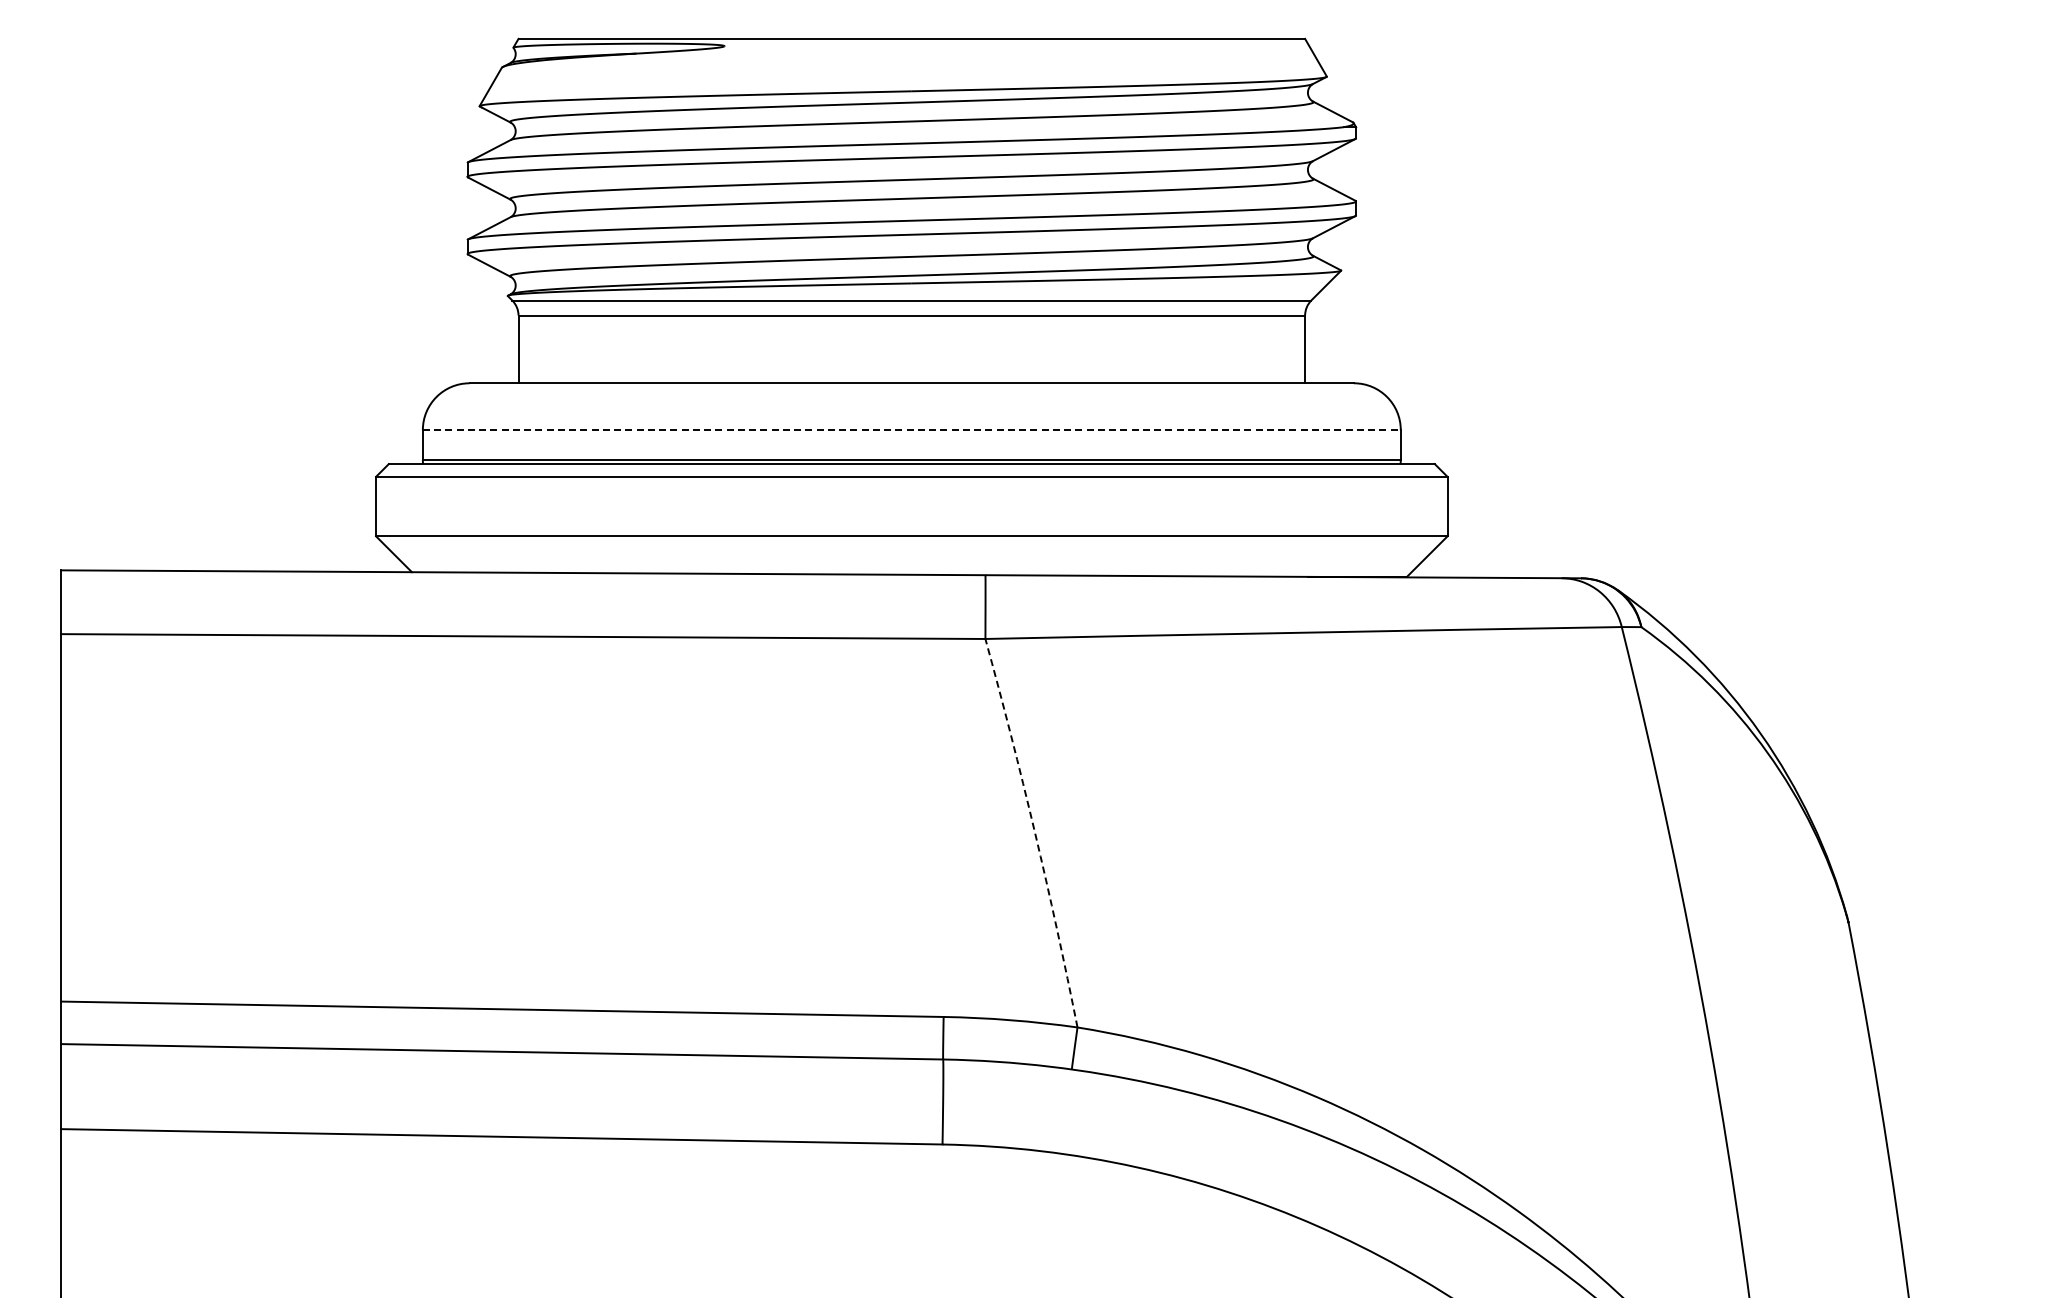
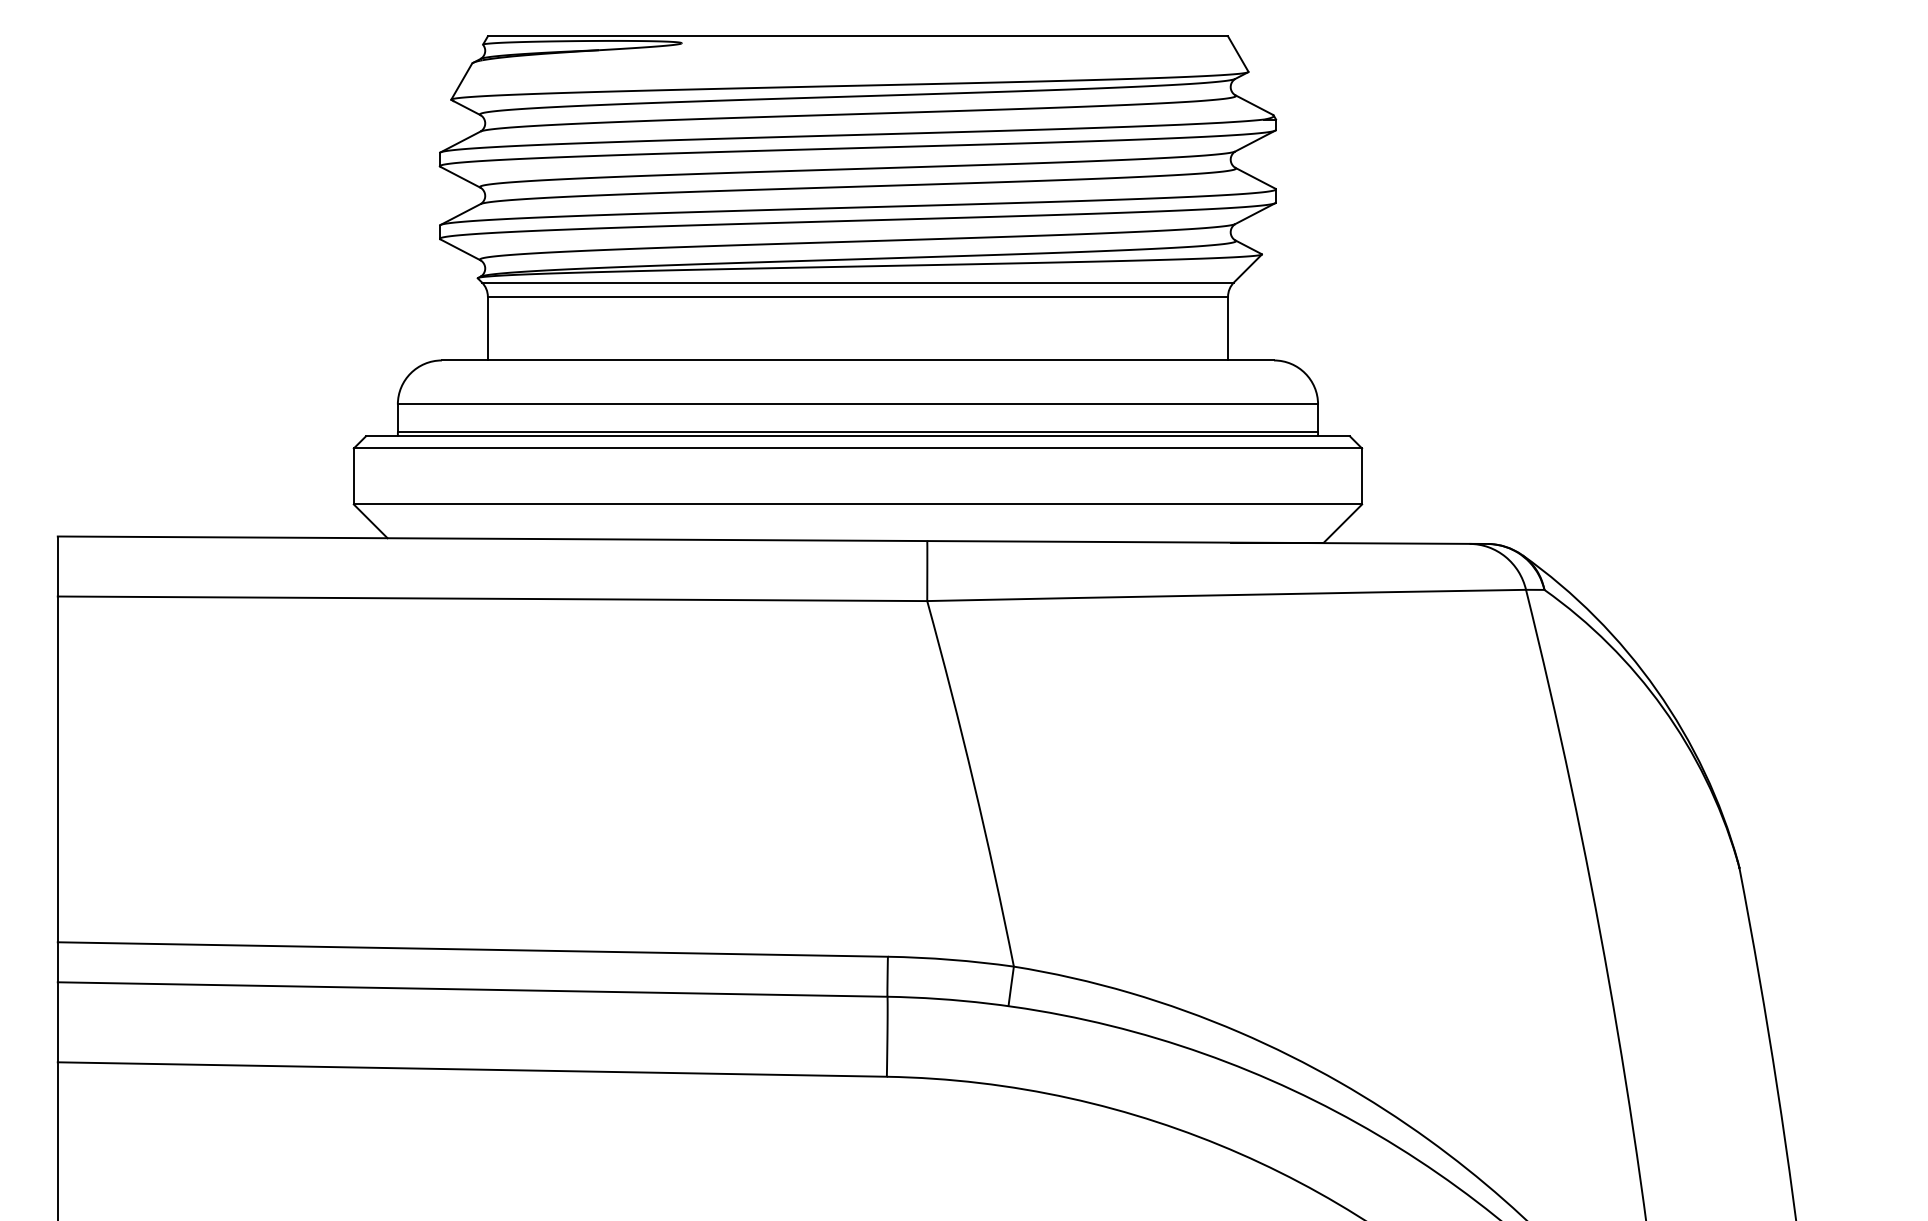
line: (911, 430) -> (857, 404), dashed -> solid
arc: (1034, 832) -> (973, 783), dashed -> solid

